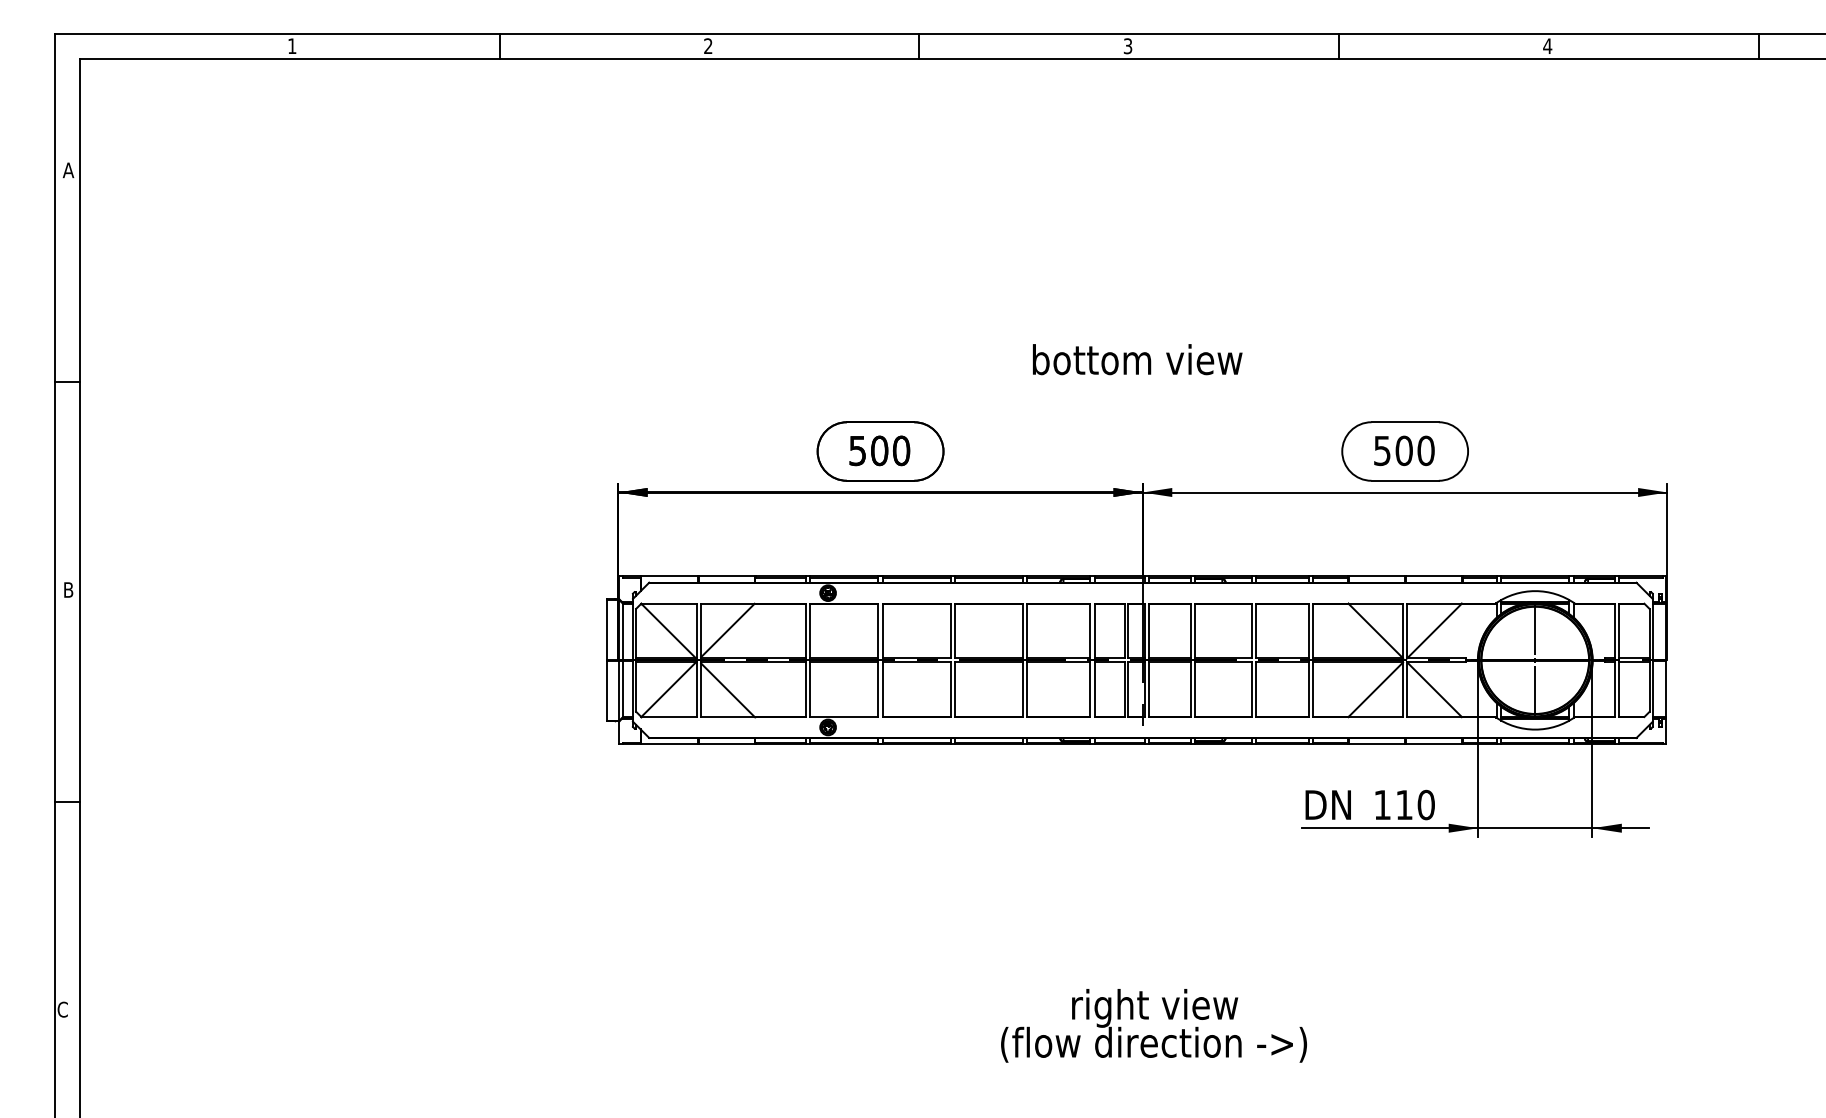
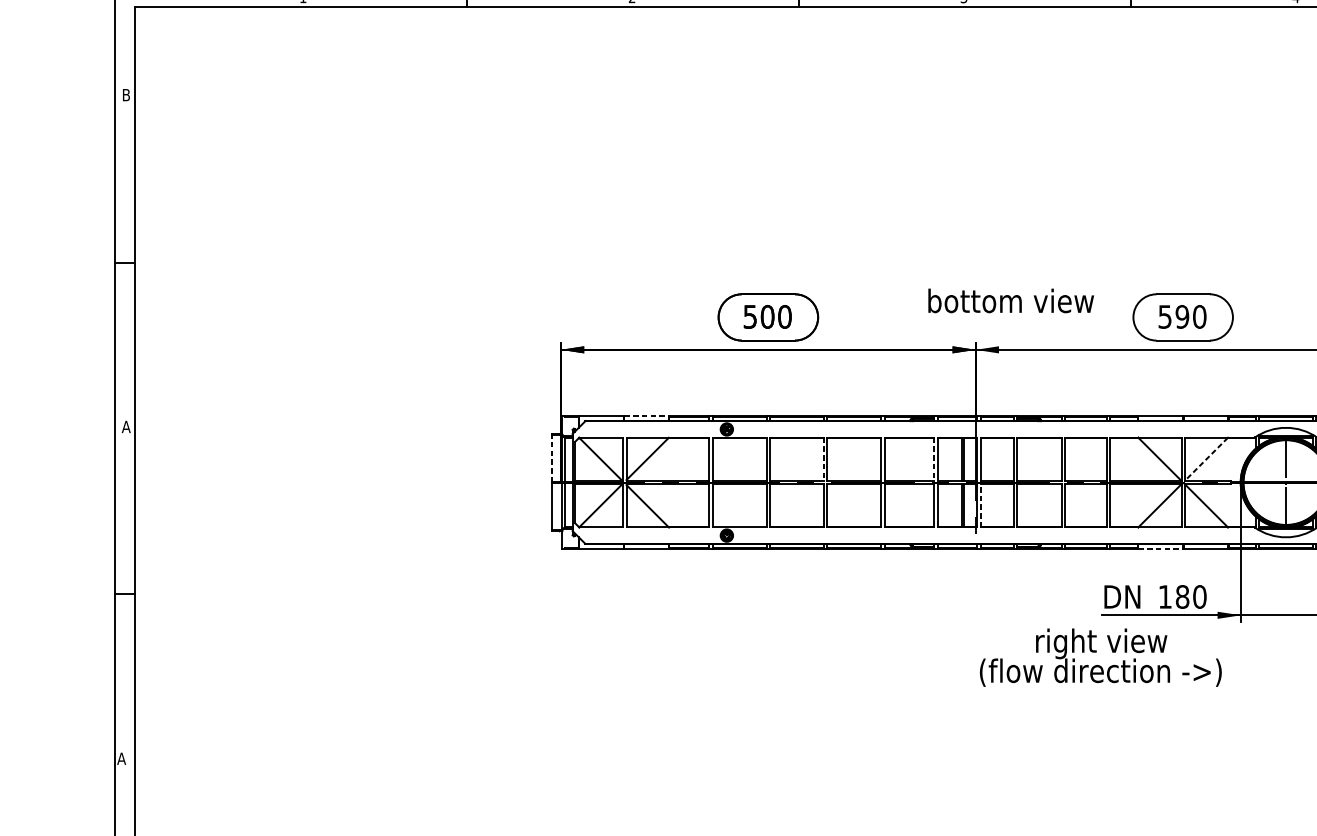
text: (68, 170) -> (126, 95), A -> B
text: (1137, 359) -> (1011, 300), moved
text: (1403, 450) -> (1181, 316), 500 -> 590
line: (727, 576) -> (647, 416), solid -> dashed
text: (68, 589) -> (126, 426), B -> A
line: (606, 630) -> (551, 458), solid -> dashed
line: (950, 631) -> (823, 459), solid -> dashed
line: (1090, 631) -> (934, 459), solid -> dashed
line: (1434, 631) -> (1206, 459), solid -> dashed
line: (1149, 689) -> (981, 505), solid -> dashed
line: (1377, 744) -> (1161, 549), solid -> dashed
text: (1404, 804) -> (1182, 596), 110 -> 180
text: (62, 1009) -> (121, 758), C -> A
text: (1153, 1025) -> (1100, 657), moved

